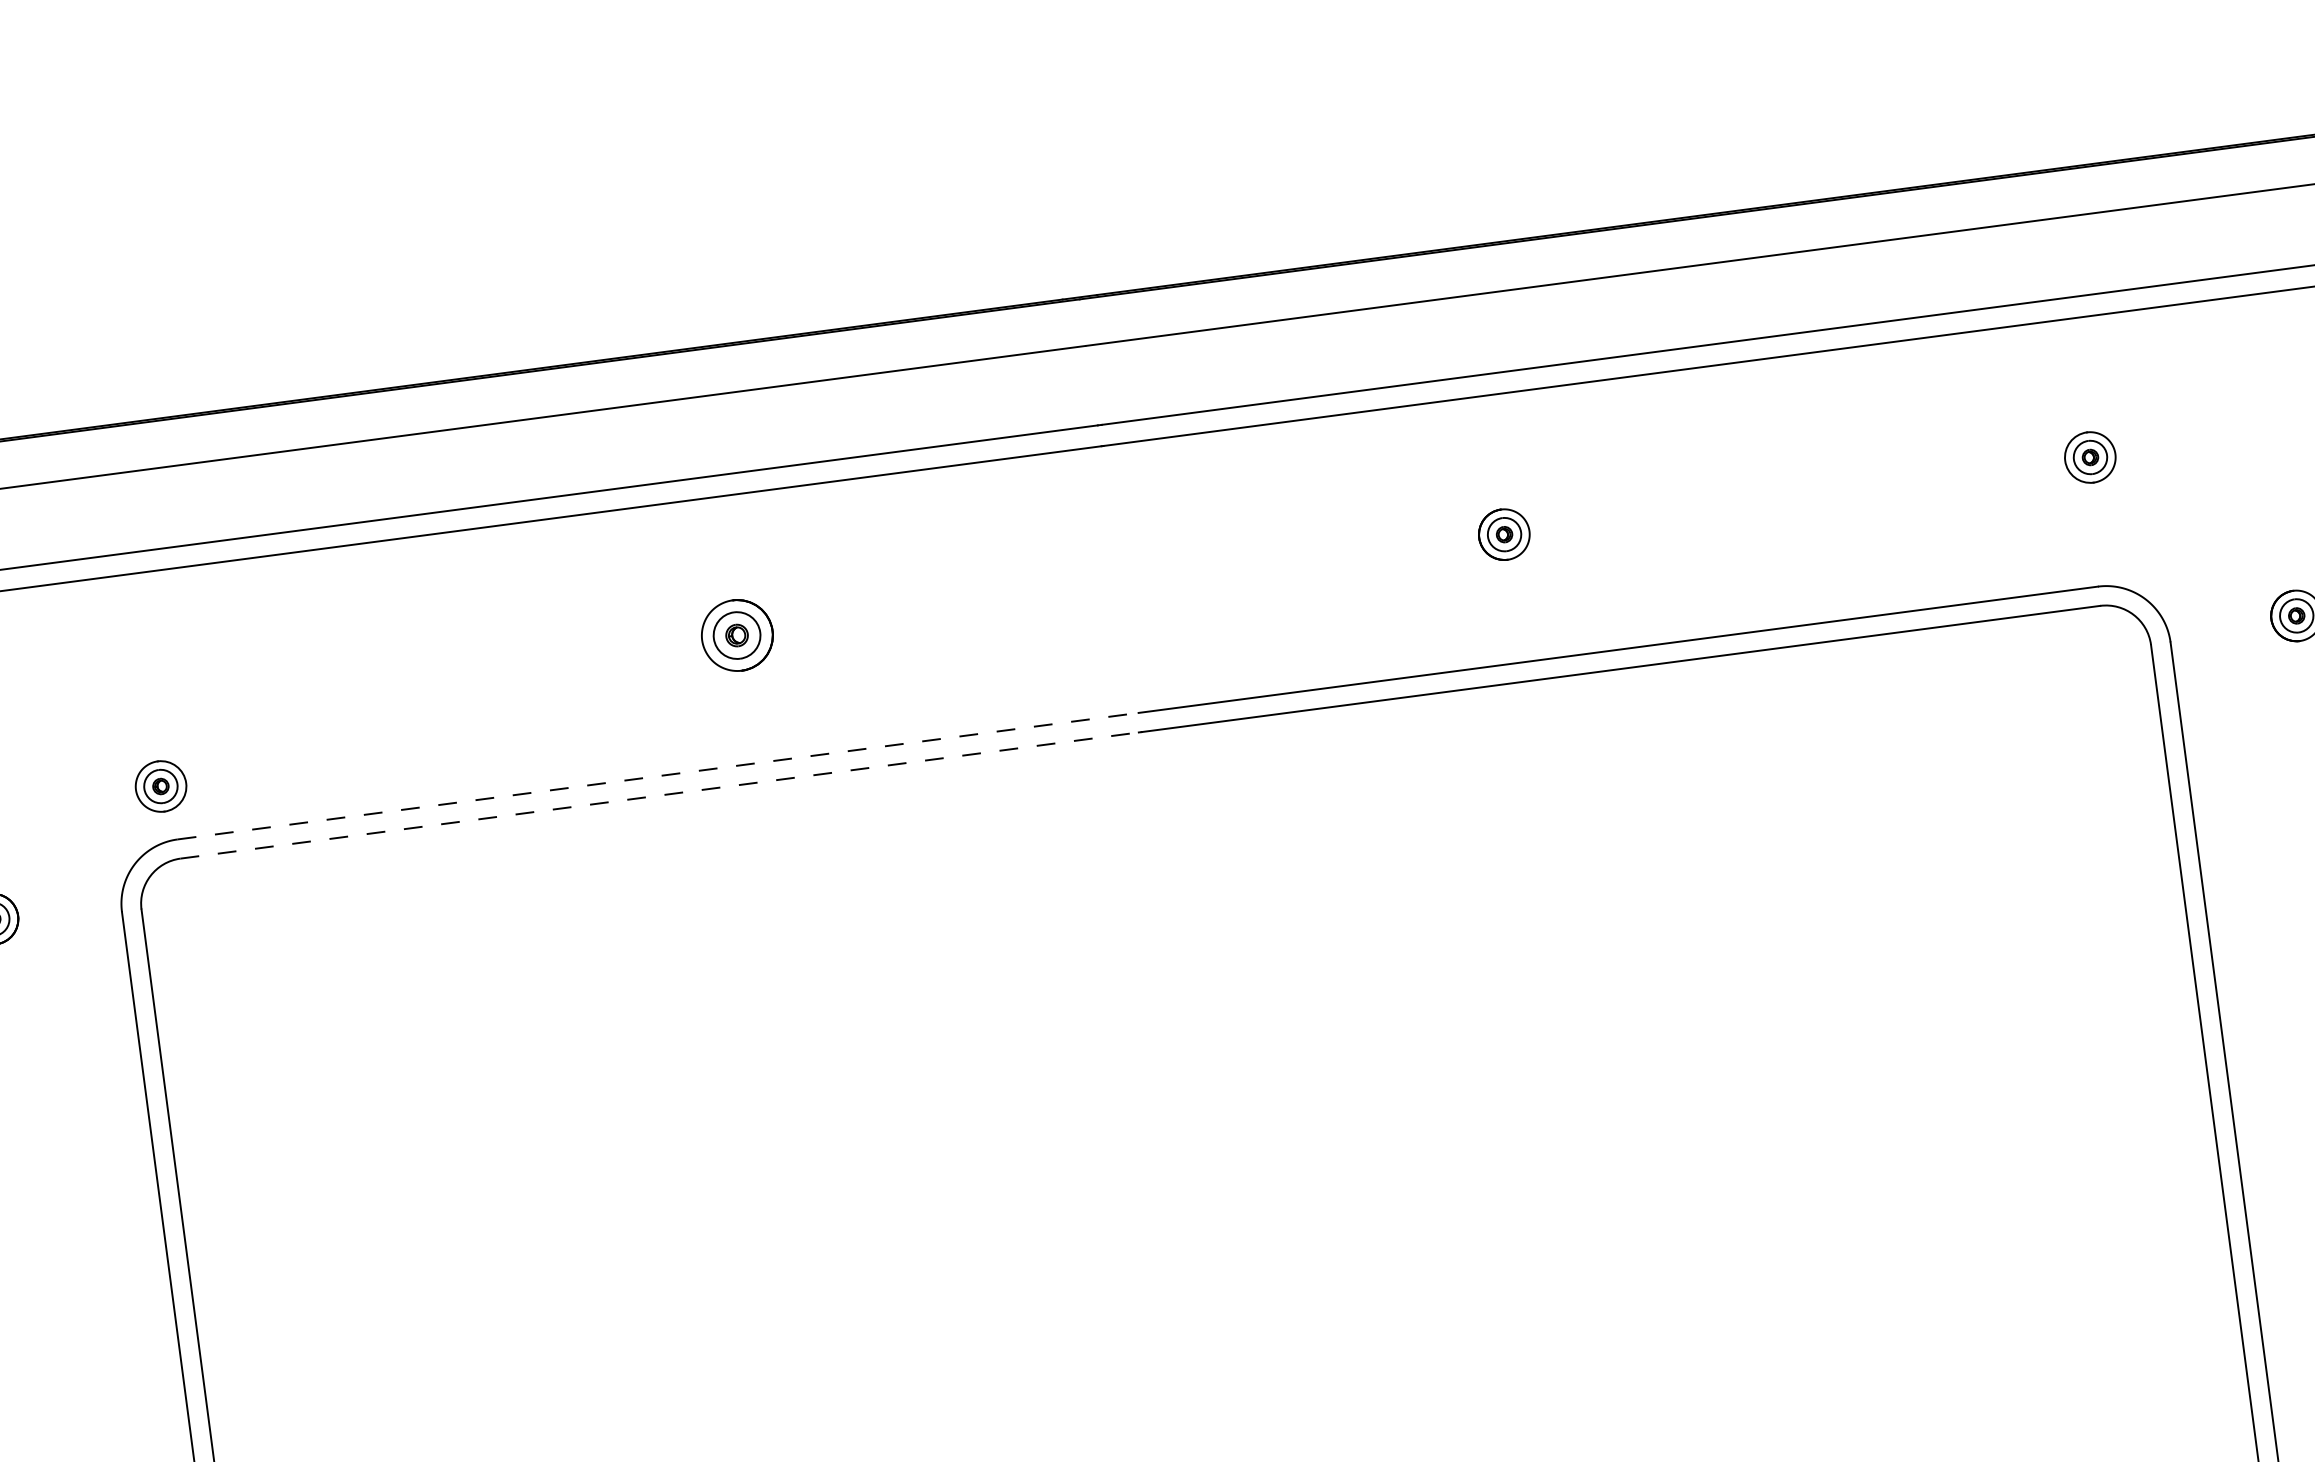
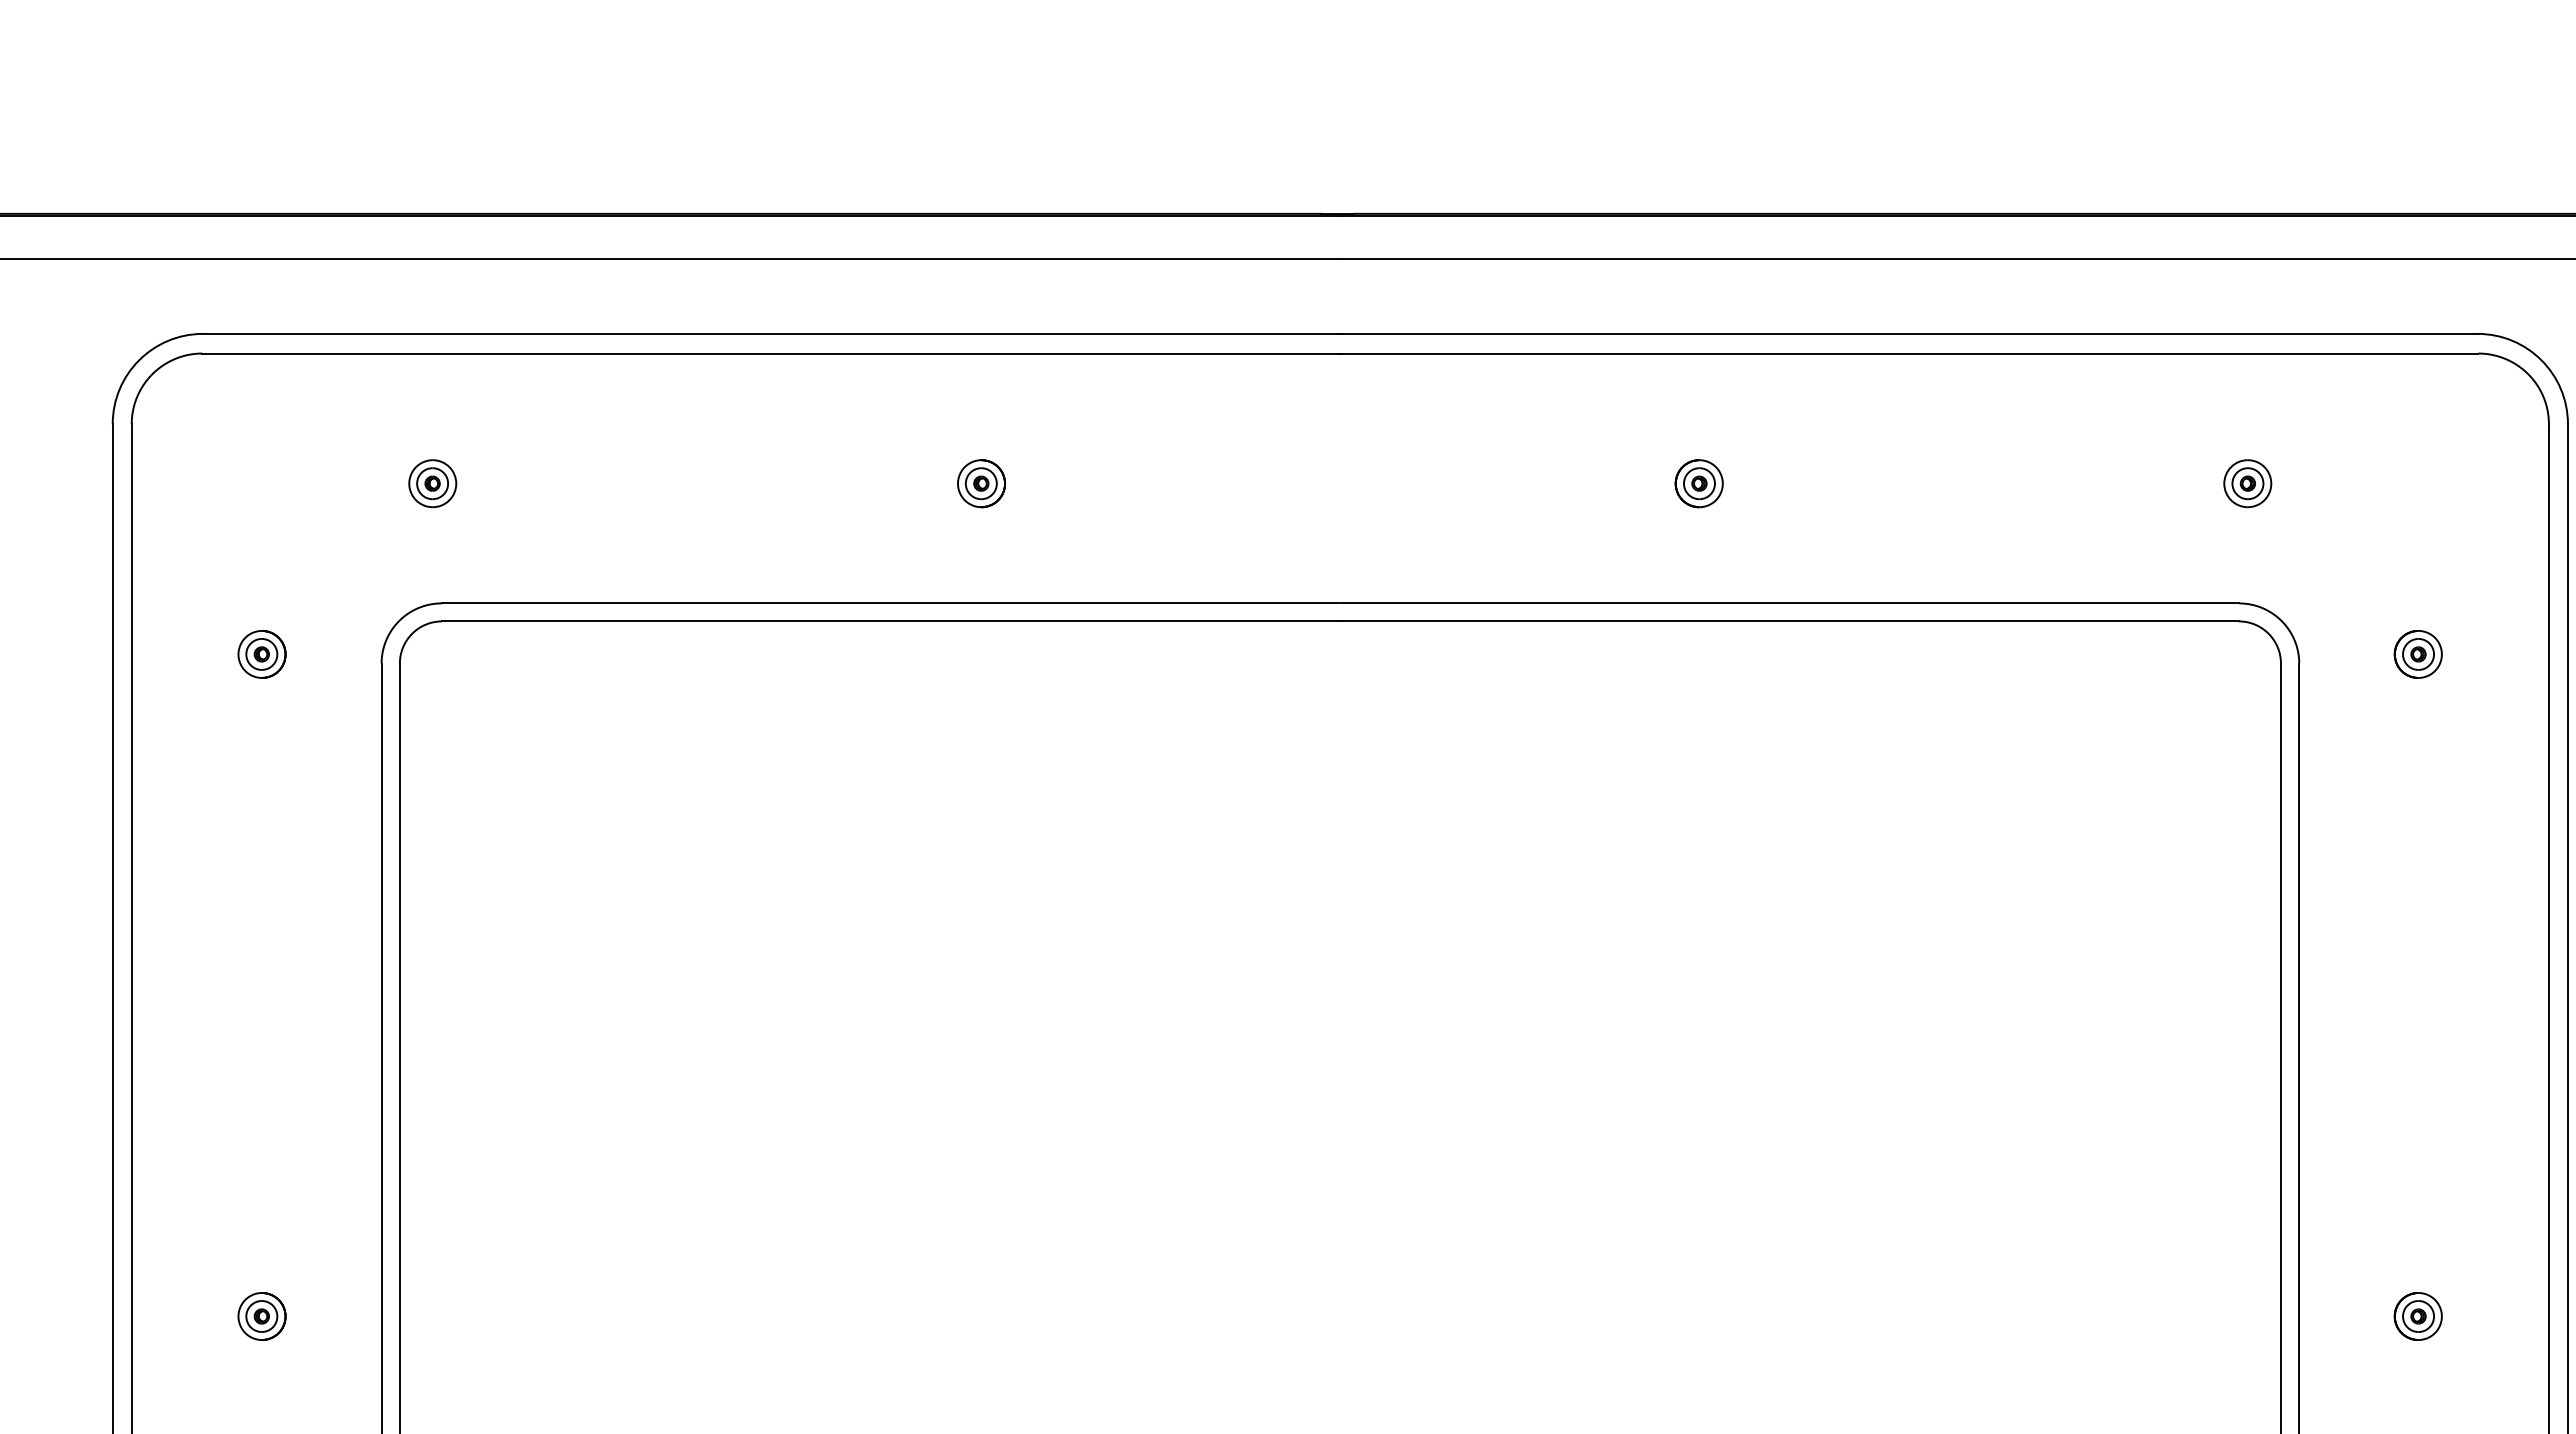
part: (737, 635) -> (981, 483), size x0.71
line: (657, 776) -> (890, 603), dashed -> solid
part: (160, 786) -> (432, 483), moved
line: (659, 795) -> (890, 621), dashed -> solid

